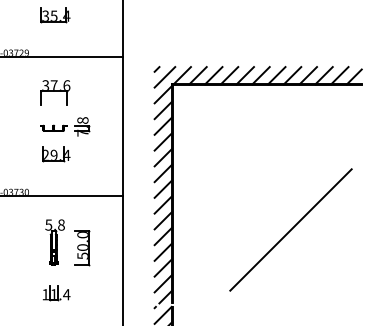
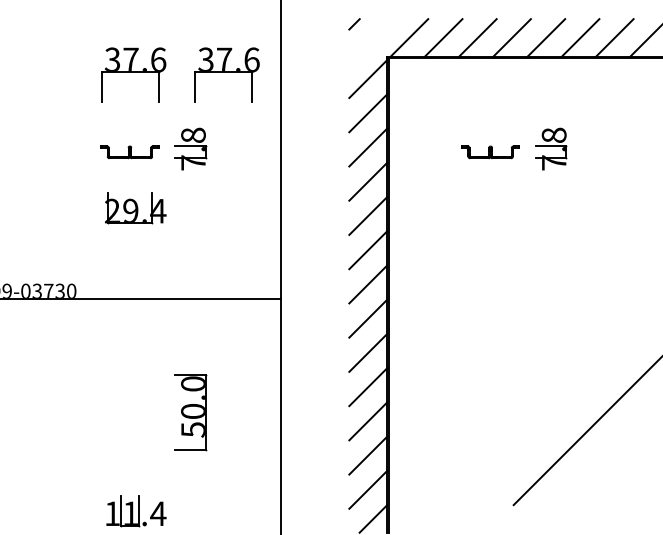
line: (164, 77) -> (370, 41), removed
part: (98, 92) -> (227, 74), added
part: (231, 126) -> (516, 148), added
part: (54, 242) -> (131, 400), removed

